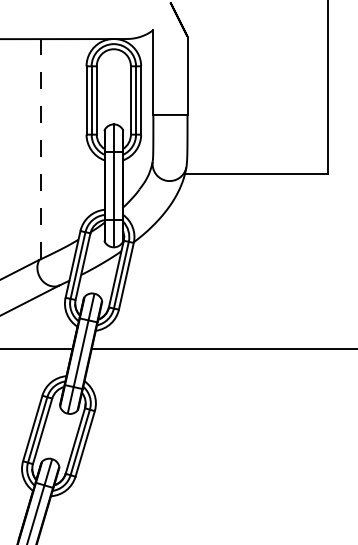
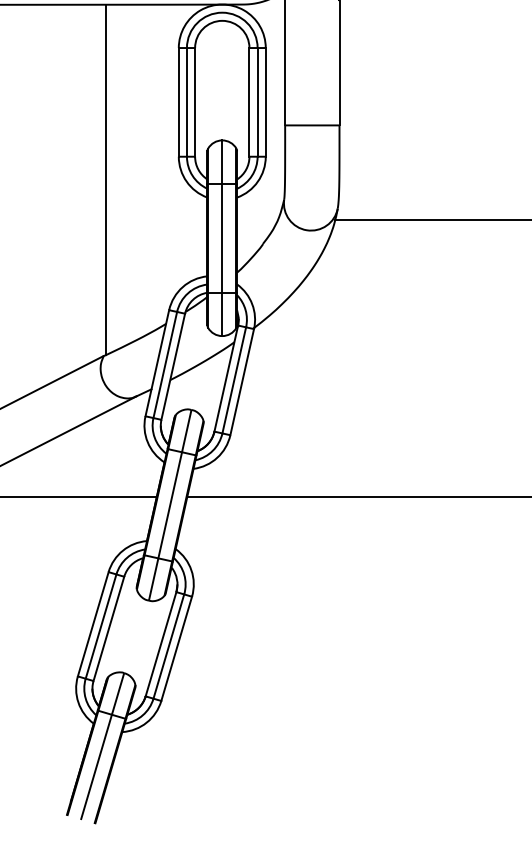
line: (40, 148) -> (105, 178), dashed -> solid

